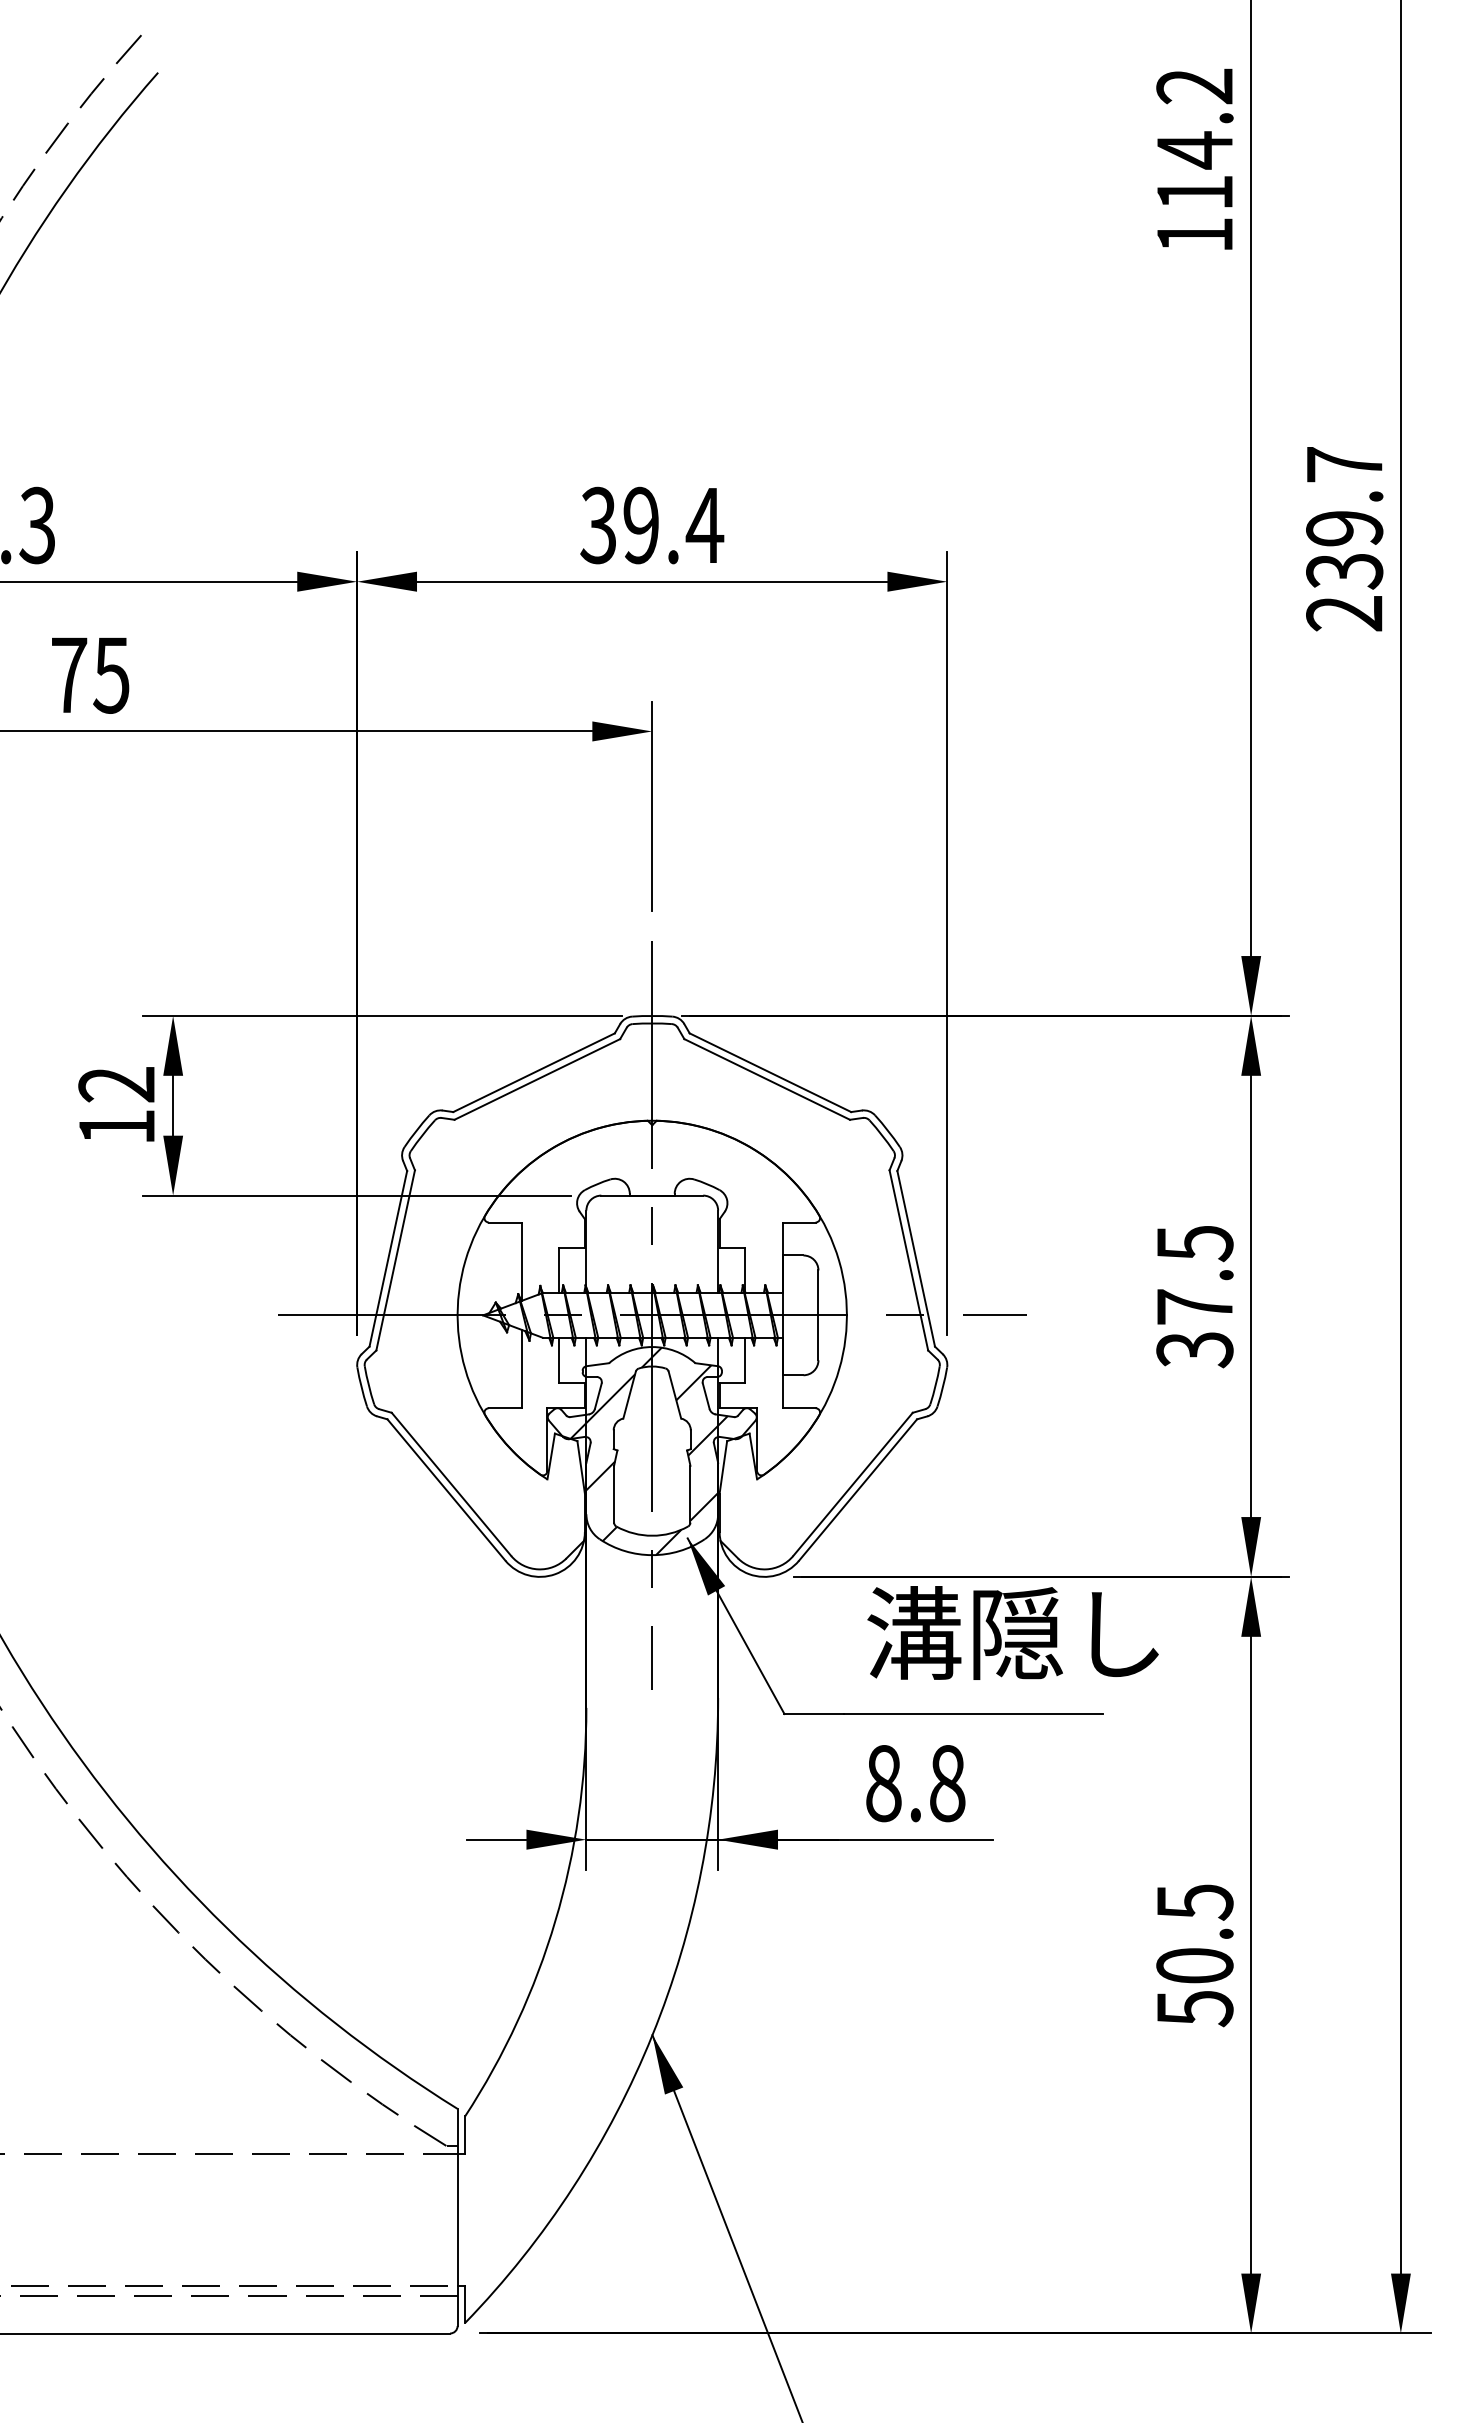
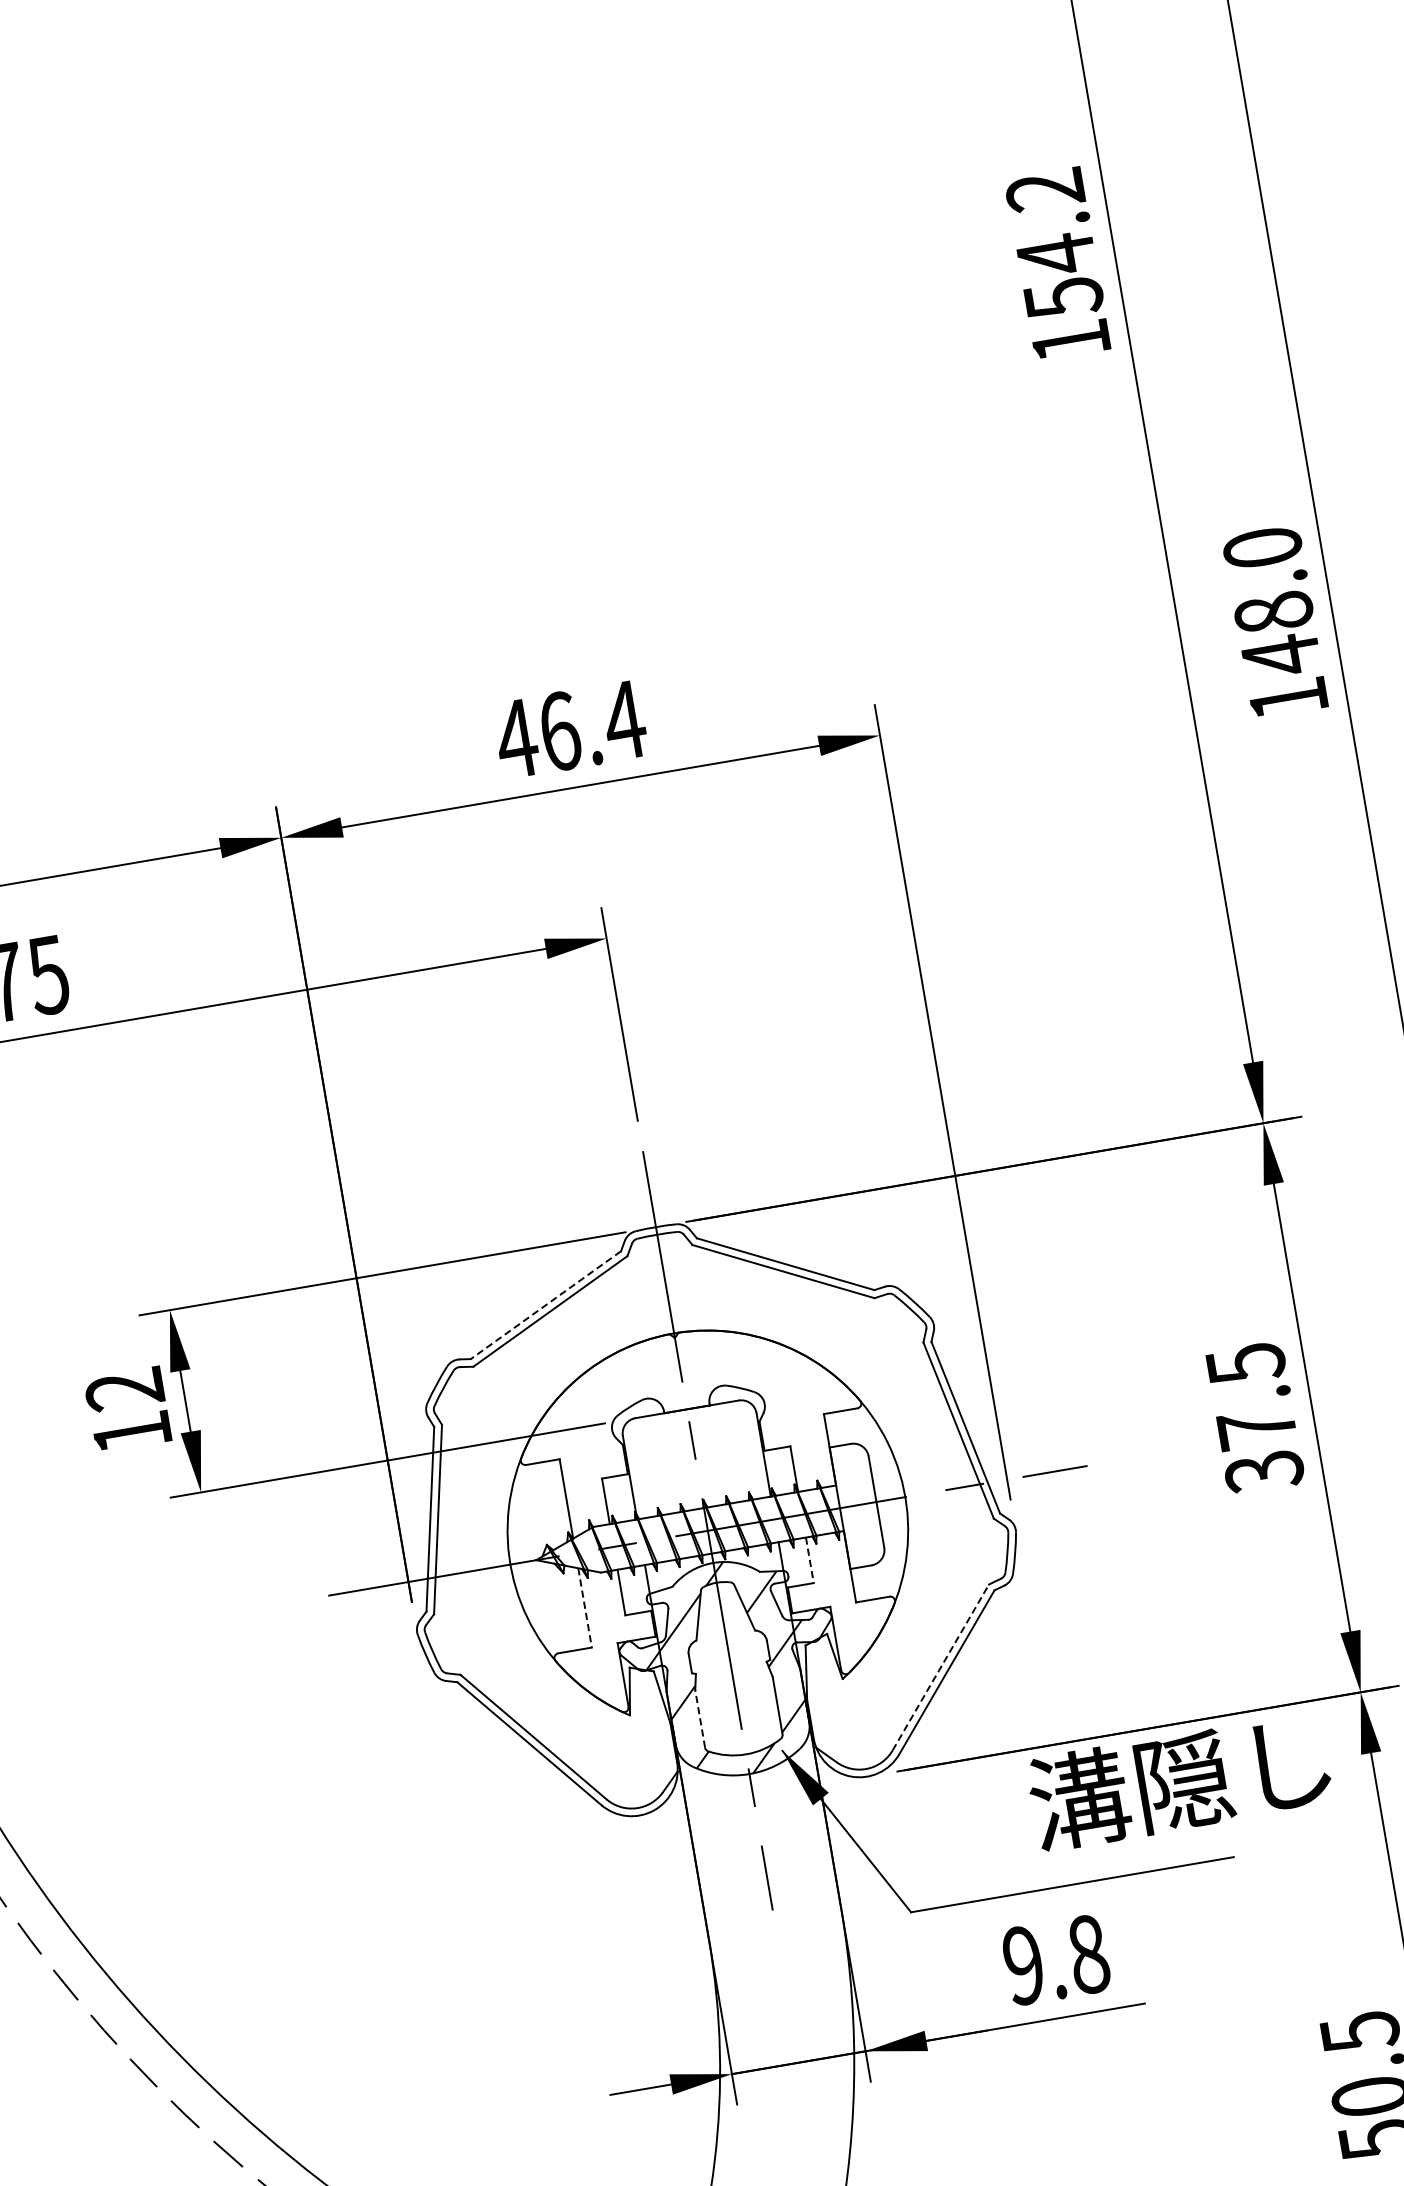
text: (1195, 193) -> (1064, 298), 114.2 -> 154.2
text: (619, 525) -> (537, 735), 39.4 -> 46.4
text: (1344, 539) -> (1275, 623), 239.7 -> 148.0
line: (534, 1072) -> (546, 1304), solid -> dashed
line: (745, 1360) -> (810, 1560), solid -> dashed
line: (522, 1369) -> (585, 1608), solid -> dashed
line: (853, 1484) -> (941, 1667), solid -> dashed
line: (614, 1493) -> (700, 1718), solid -> dashed
text: (1012, 1632) -> (1179, 1781), moved
text: (883, 1783) -> (1023, 1965), 8.8 -> 9.8

